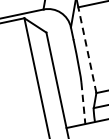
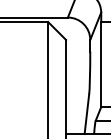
line: (87, 49) -> (101, 64), dashed -> solid
line: (83, 103) -> (86, 114), dashed -> solid

